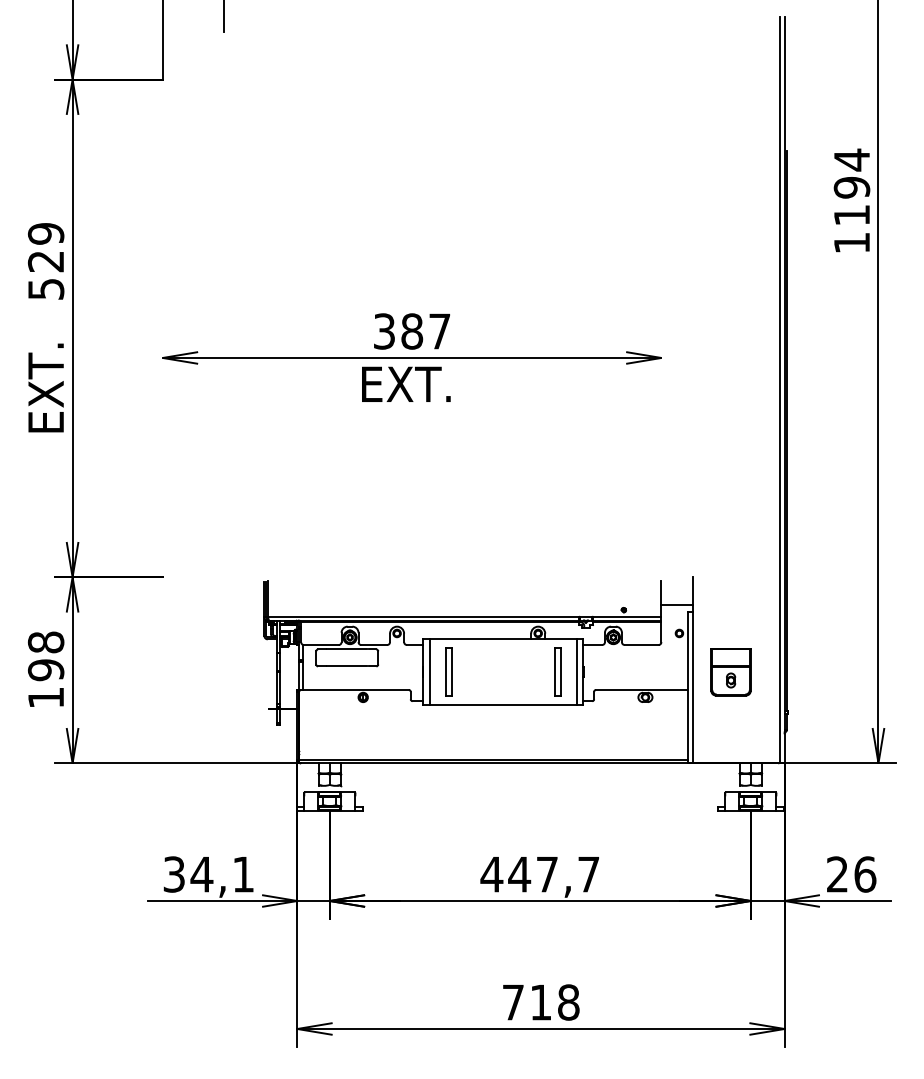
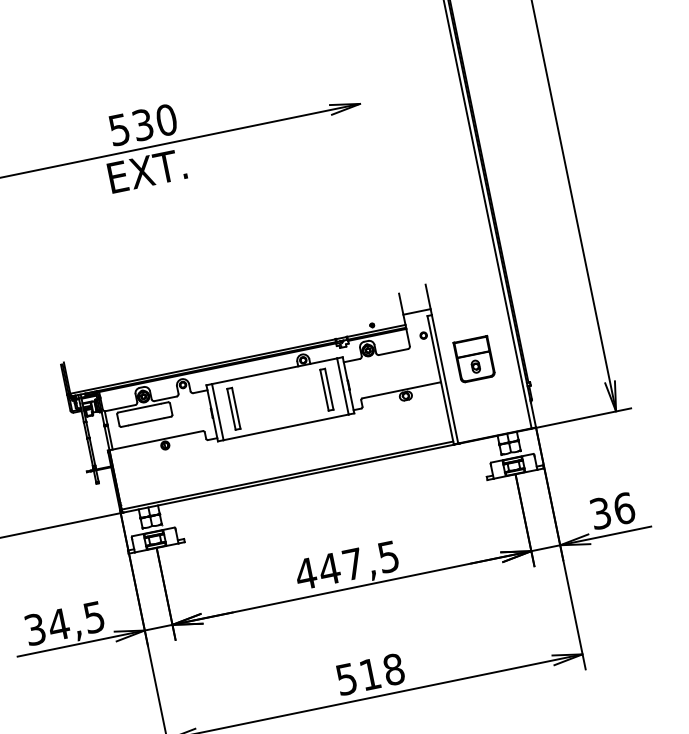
text: (412, 331) -> (143, 124), 387 -> 530
text: (243, 874) -> (94, 617), 34,1 -> 34,5
text: (588, 874) -> (388, 556), 447,7 -> 447,5
text: (837, 874) -> (600, 513), 26 -> 36
text: (513, 1002) -> (346, 679), 718 -> 518

